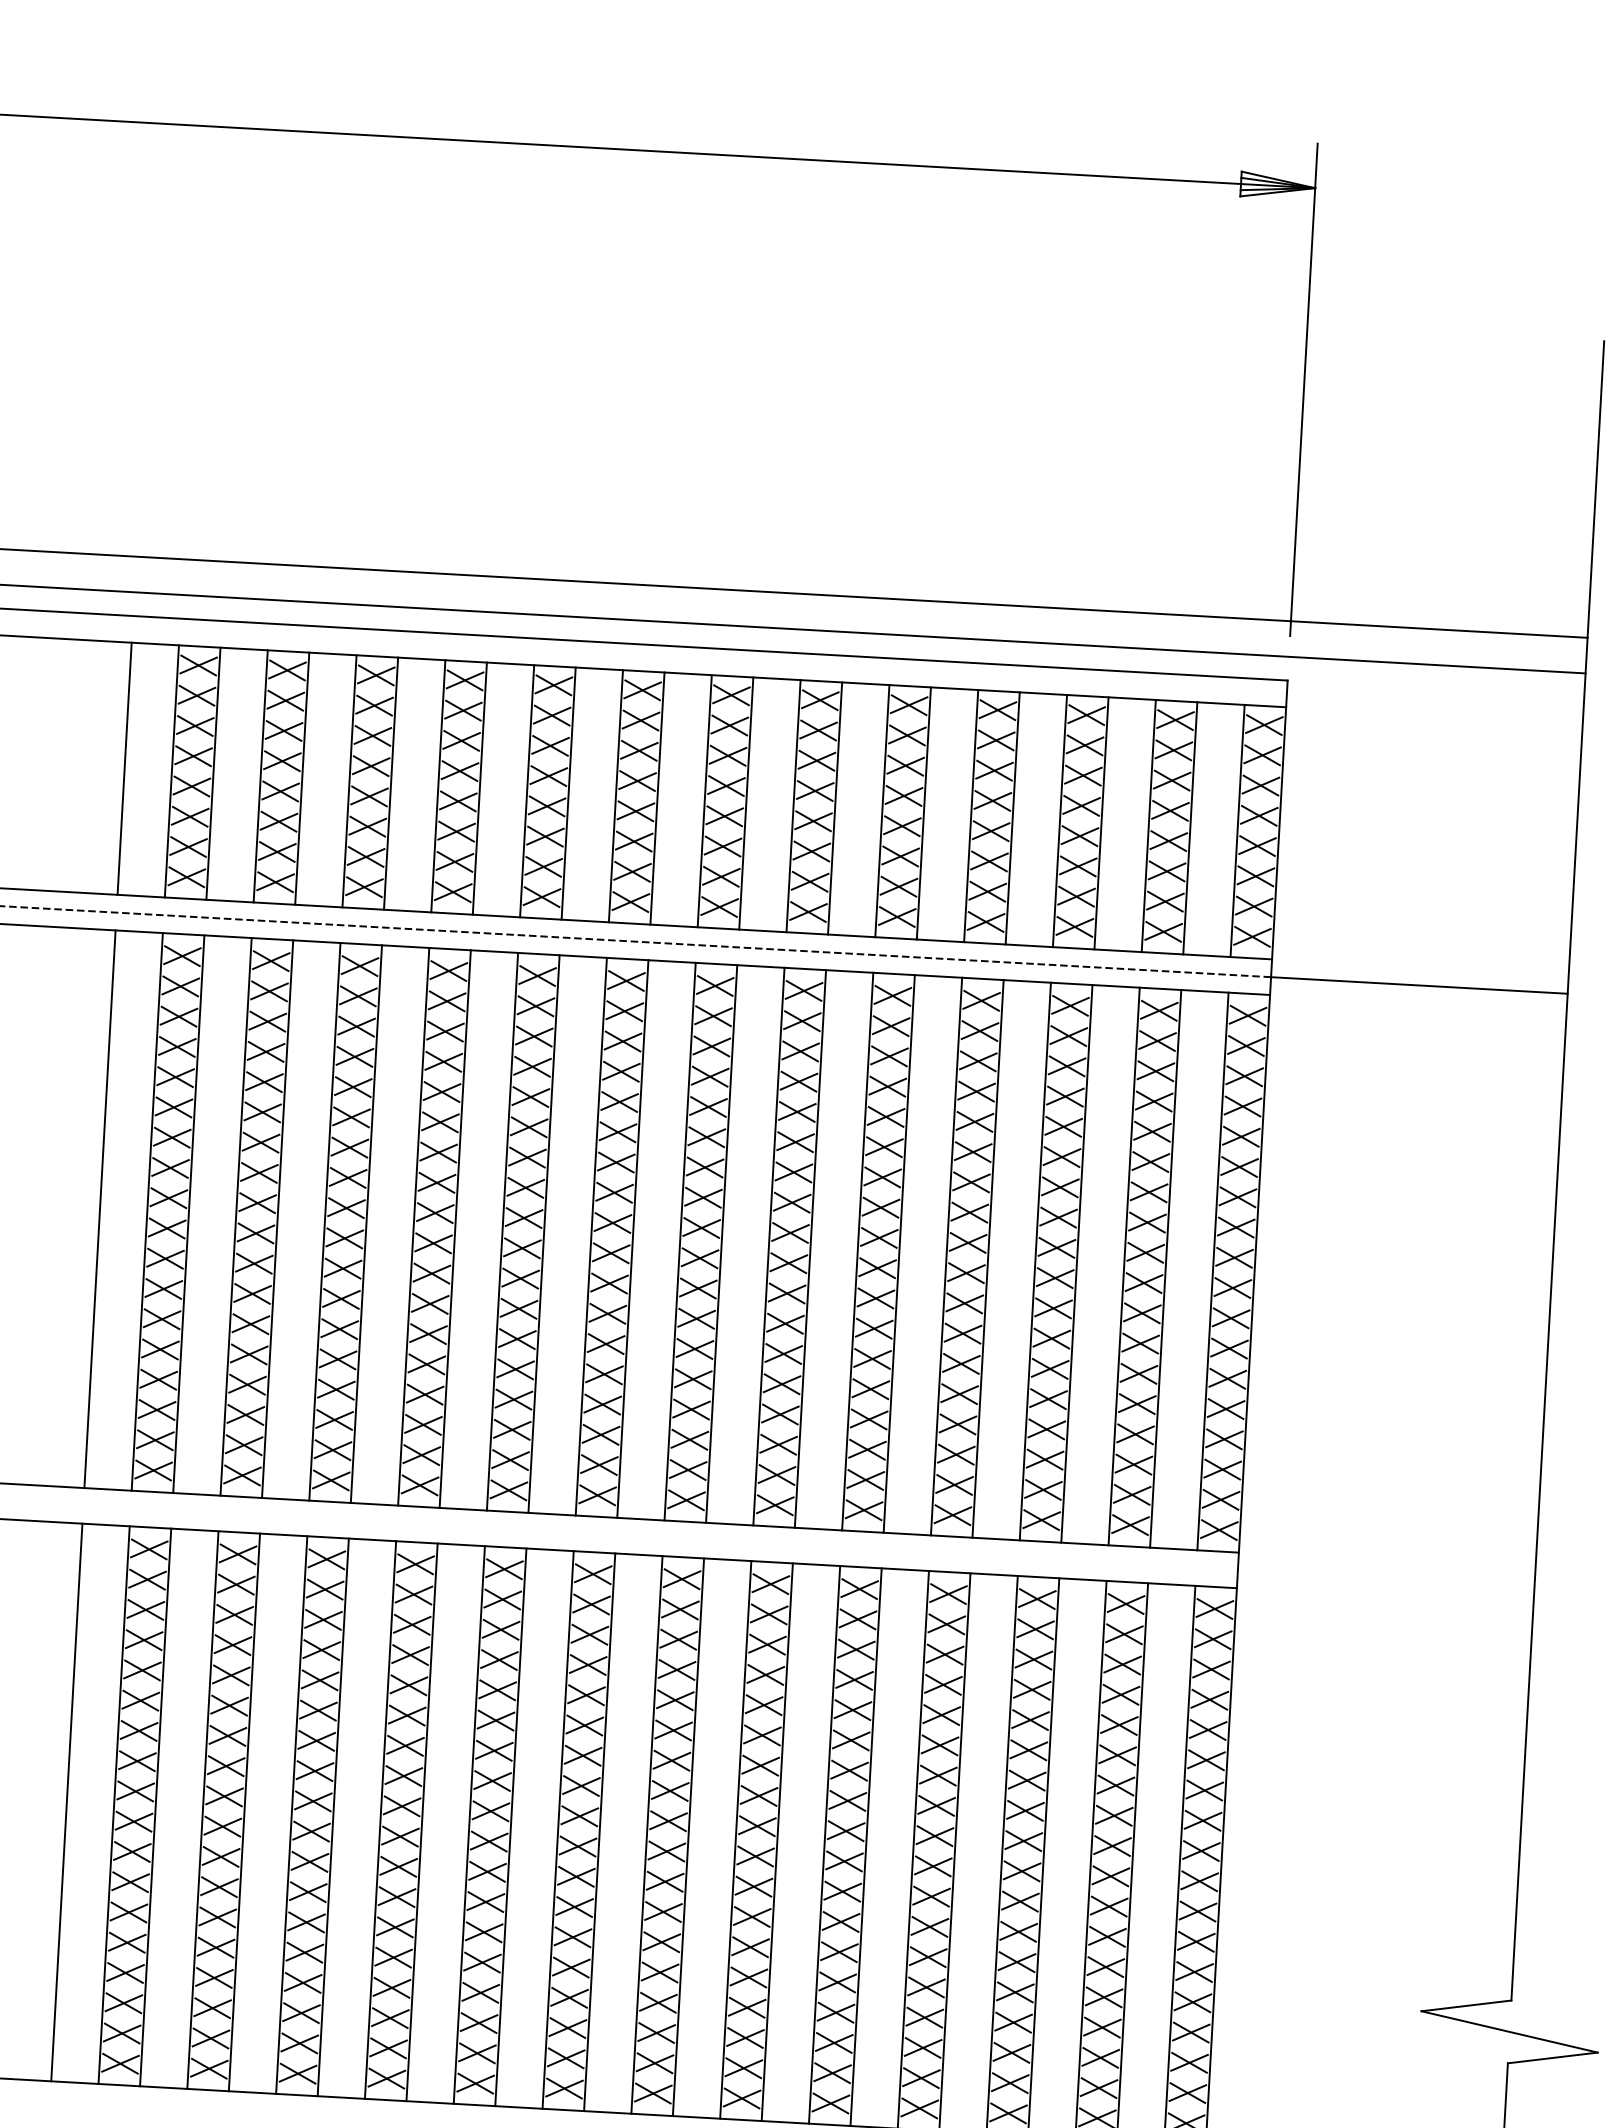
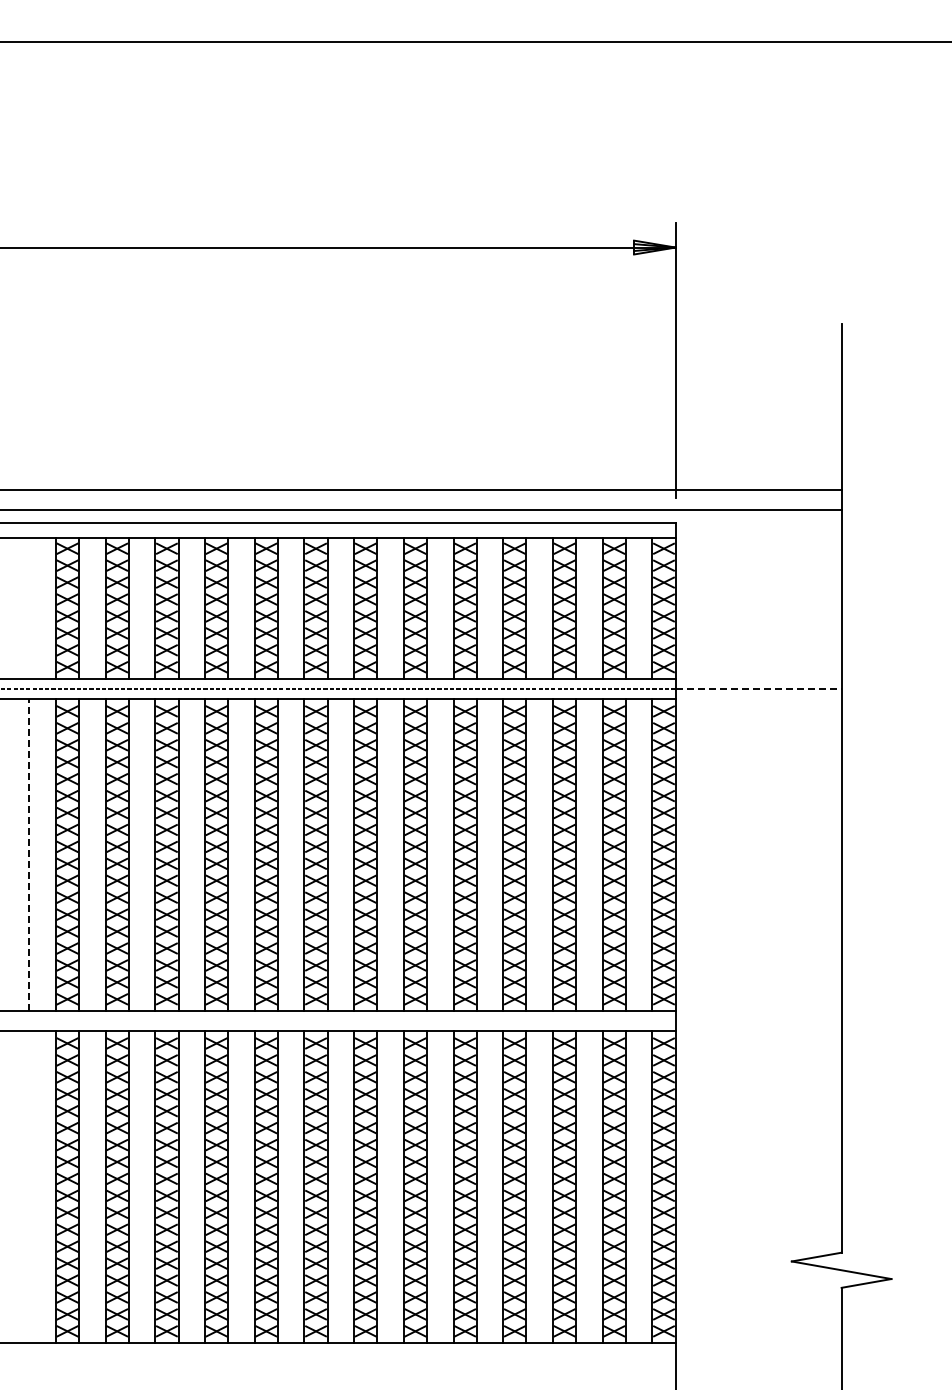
line: (124, 768) -> (29, 608), removed
line: (1420, 986) -> (759, 689), solid -> dashed
line: (100, 1207) -> (29, 854), solid -> dashed
line: (66, 1802) -> (29, 1187), removed

